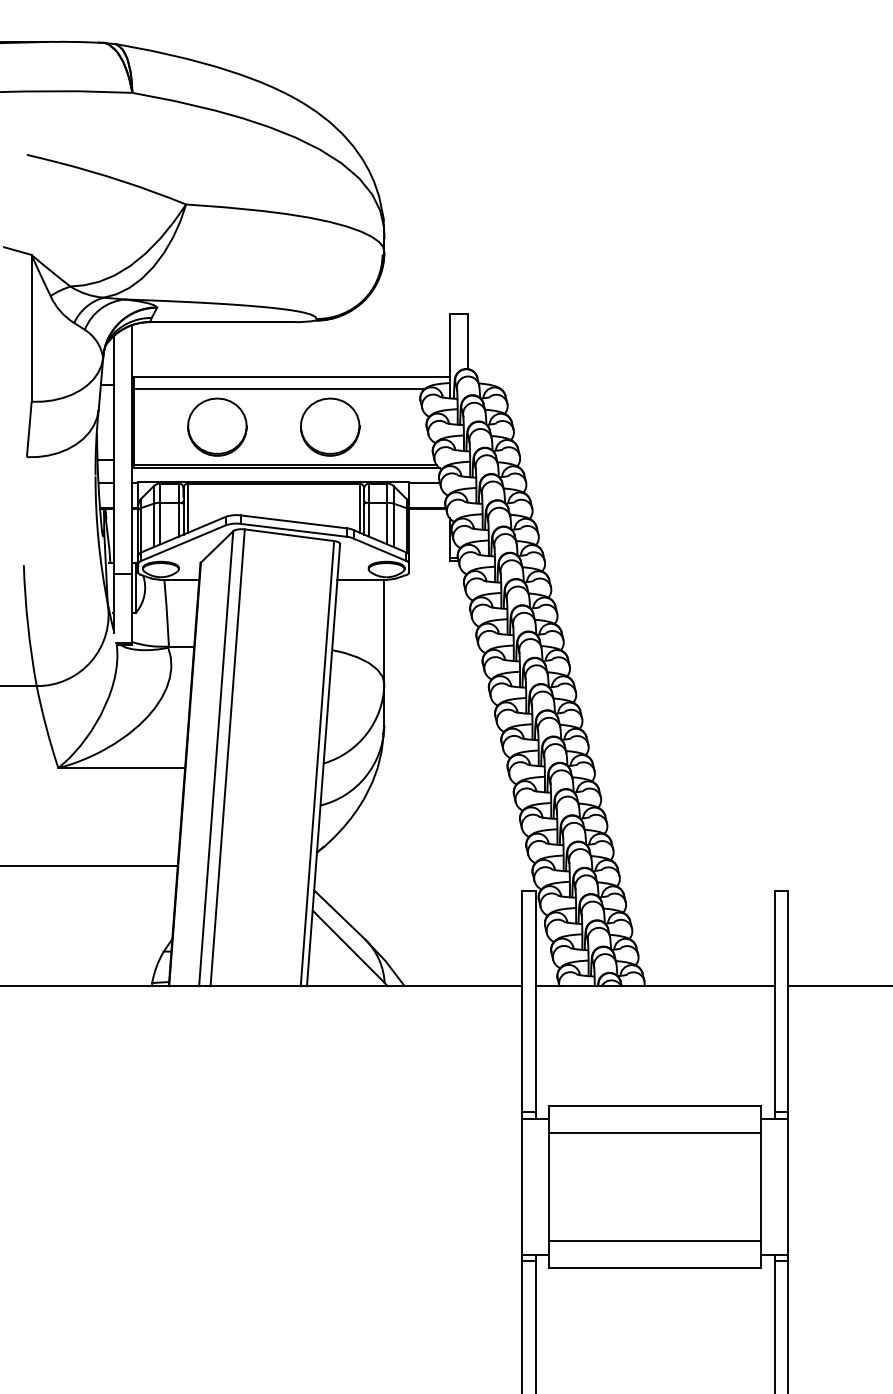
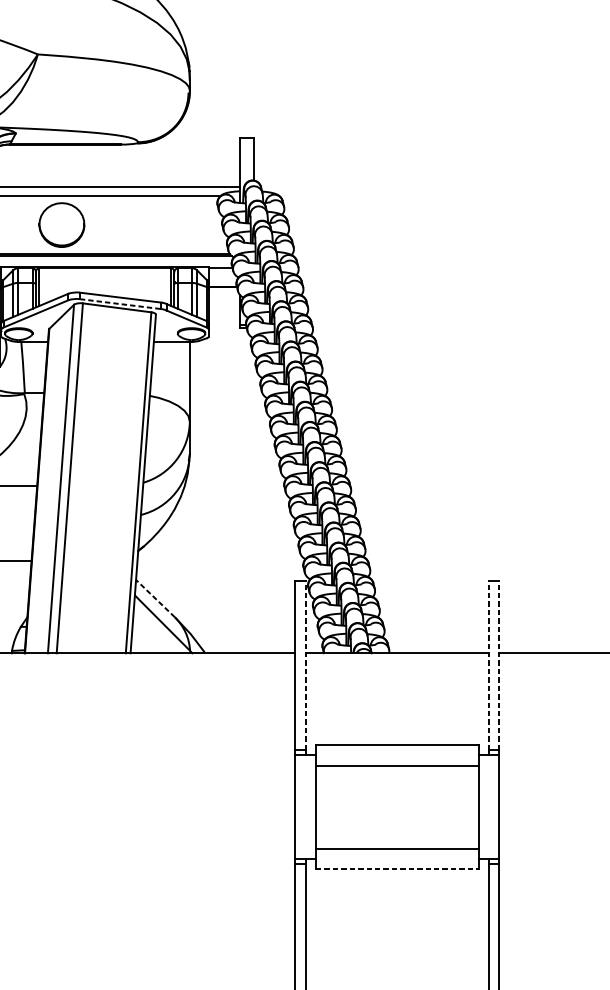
part: (330, 426) -> (148, 224), removed
line: (293, 530) -> (120, 304), solid -> dashed
line: (339, 914) -> (155, 598), solid -> dashed
line: (535, 1001) -> (305, 665), solid -> dashed
line: (774, 1001) -> (488, 665), solid -> dashed
line: (788, 1001) -> (499, 665), solid -> dashed
line: (655, 1268) -> (397, 869), solid -> dashed

